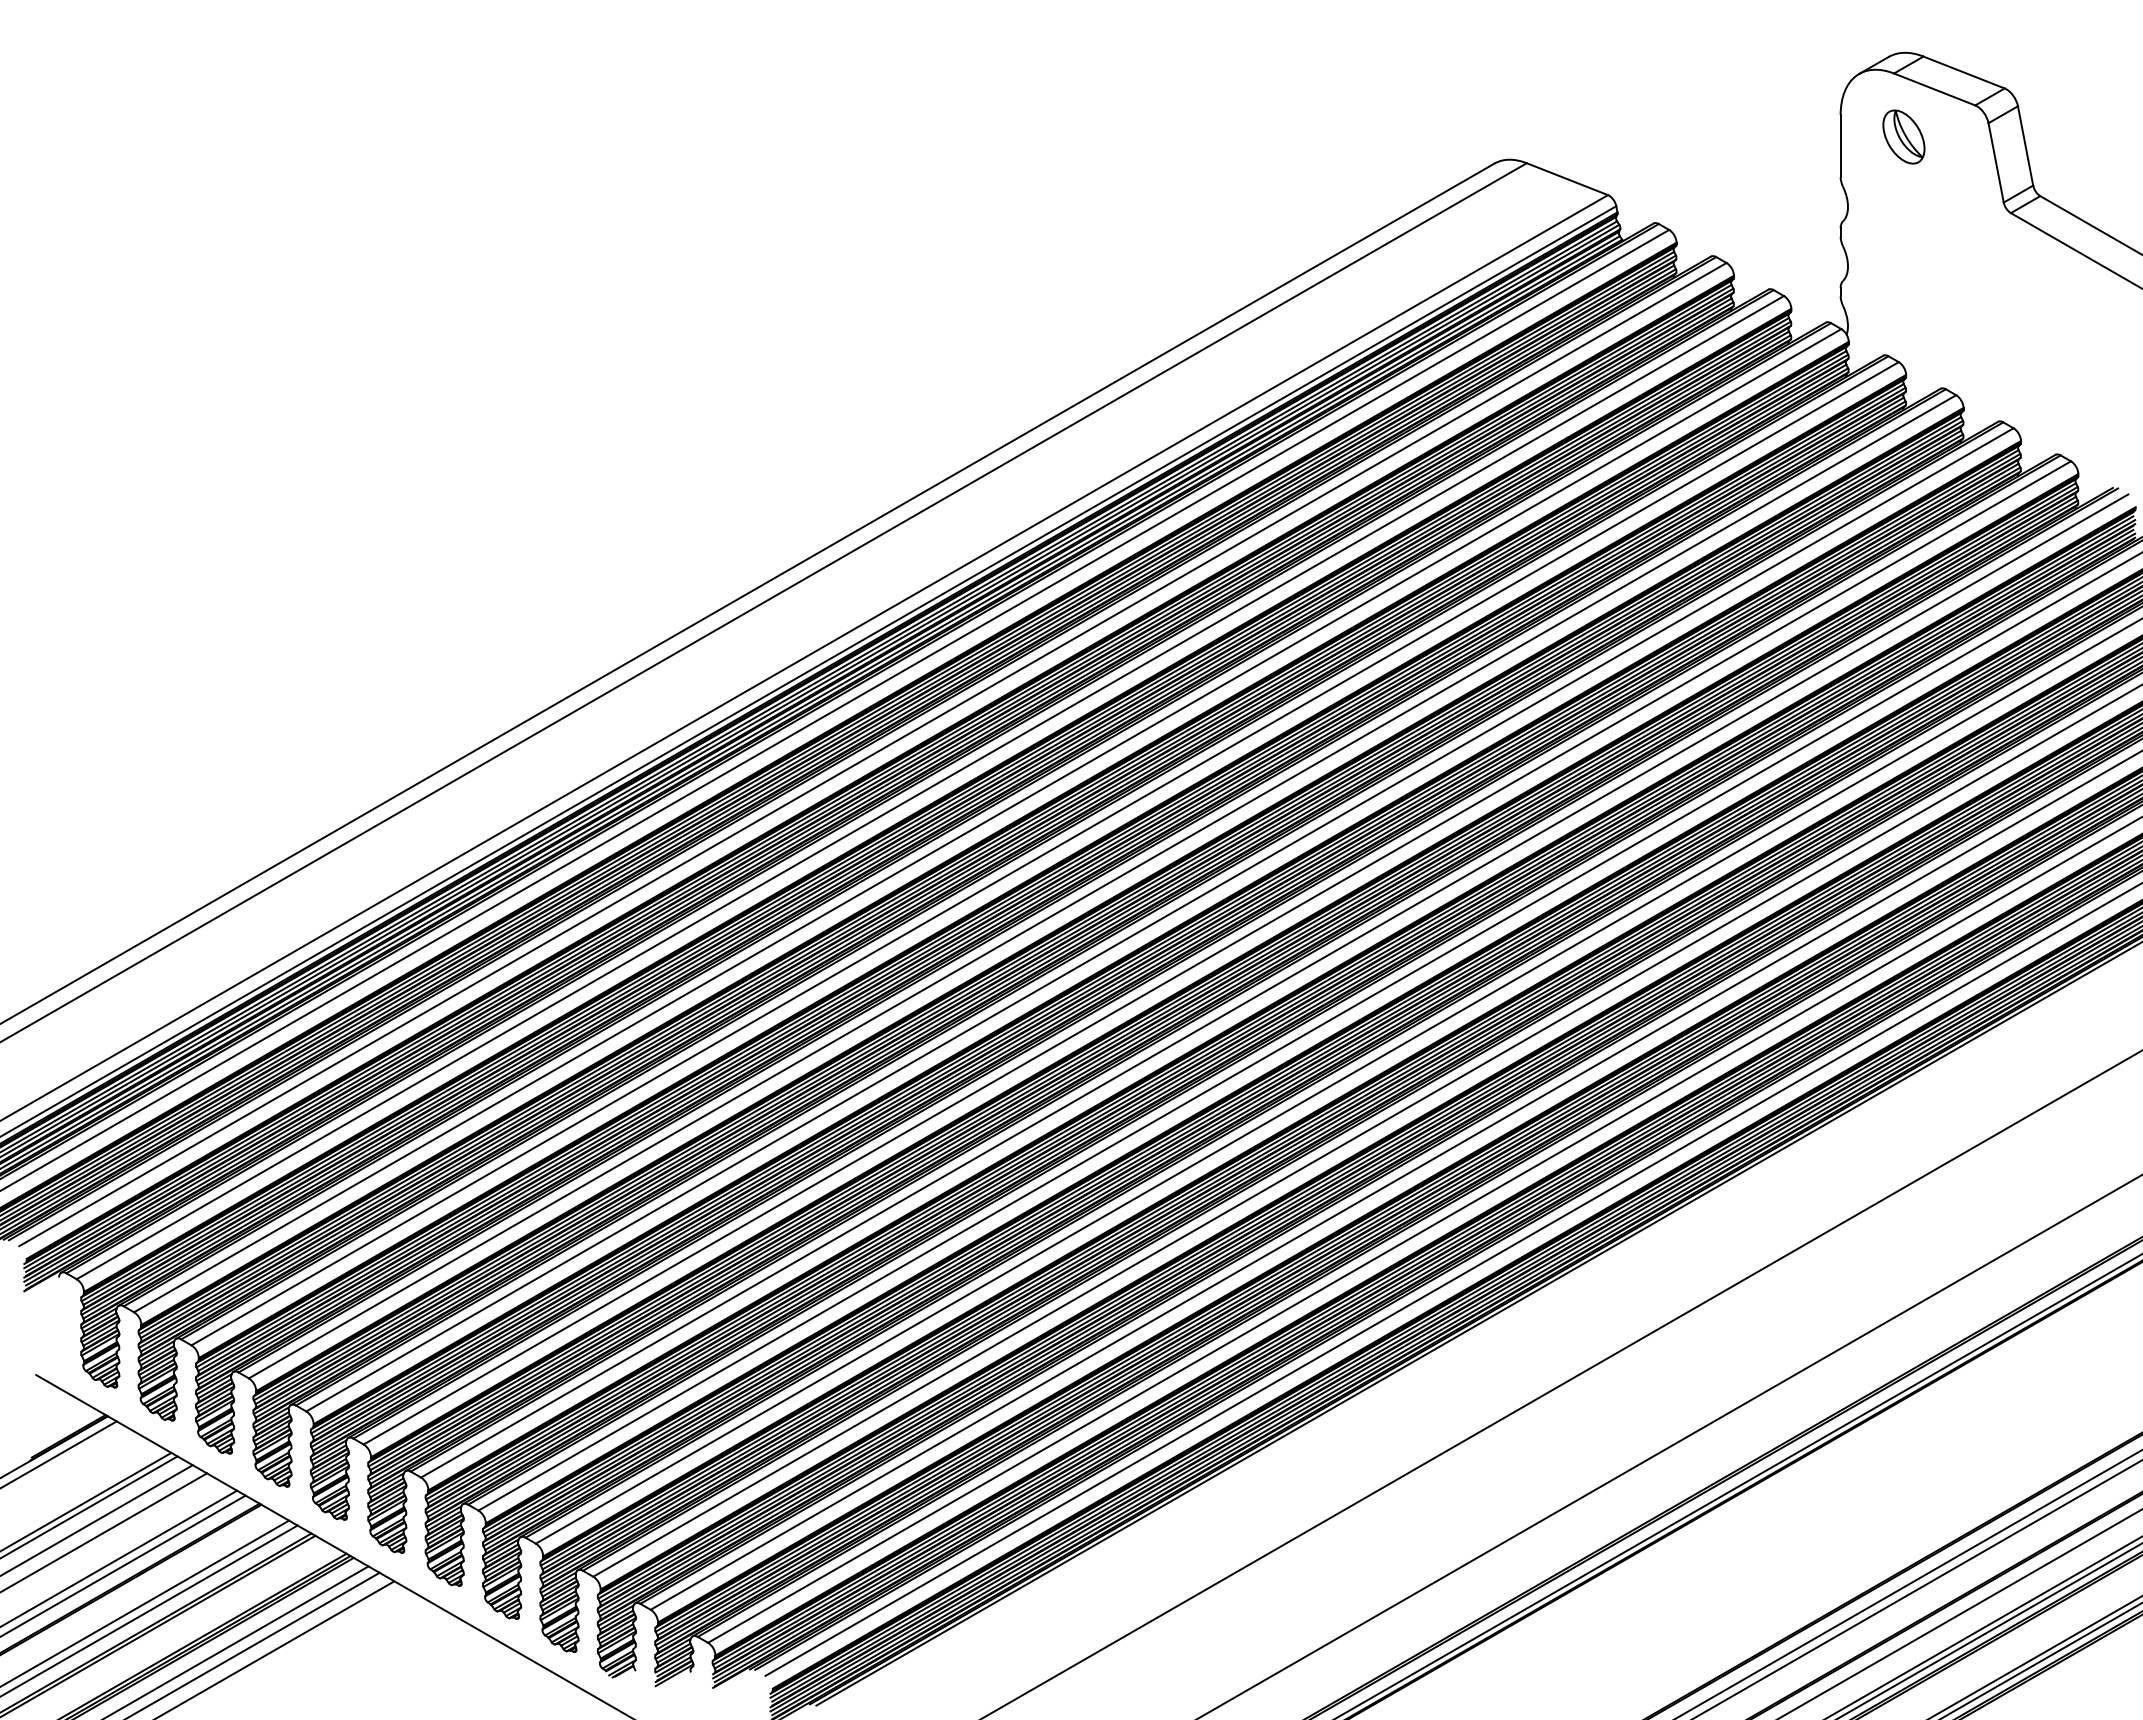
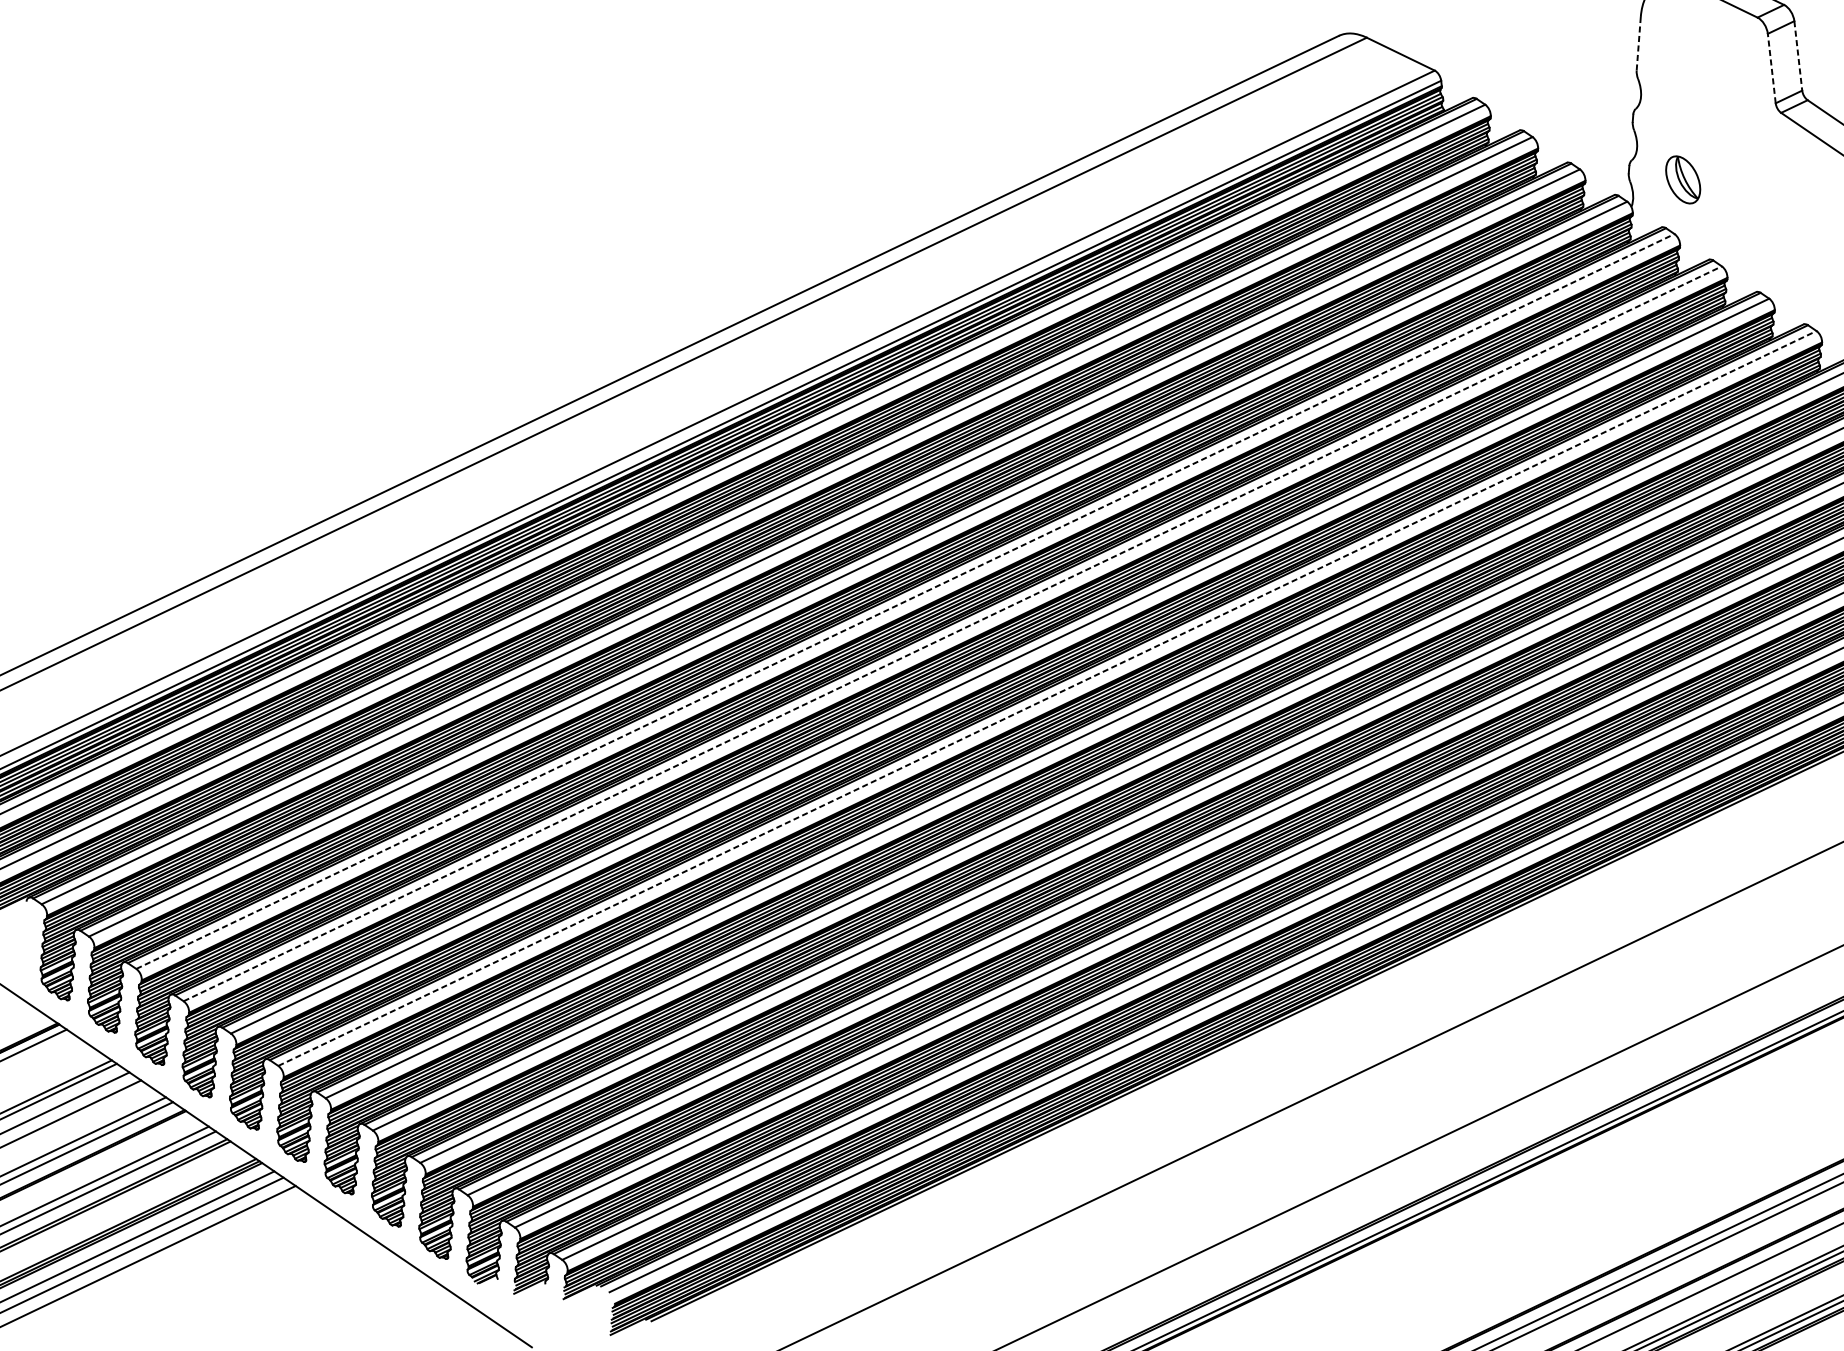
part: (1903, 136) -> (1682, 179), moved
line: (1840, 146) -> (1638, 44), solid -> dashed
line: (2025, 146) -> (1798, 56), solid -> dashed
line: (1996, 162) -> (1772, 68), solid -> dashed
line: (1045, 853) -> (905, 601), solid -> dashed
line: (1102, 886) -> (952, 633), solid -> dashed
line: (1217, 952) -> (1047, 698), solid -> dashed

